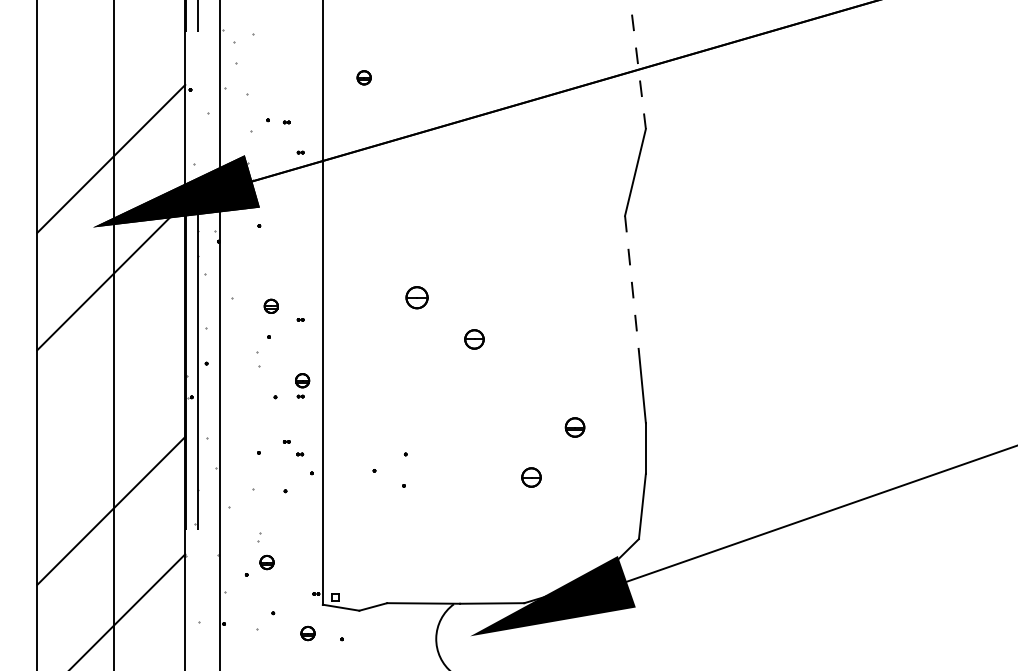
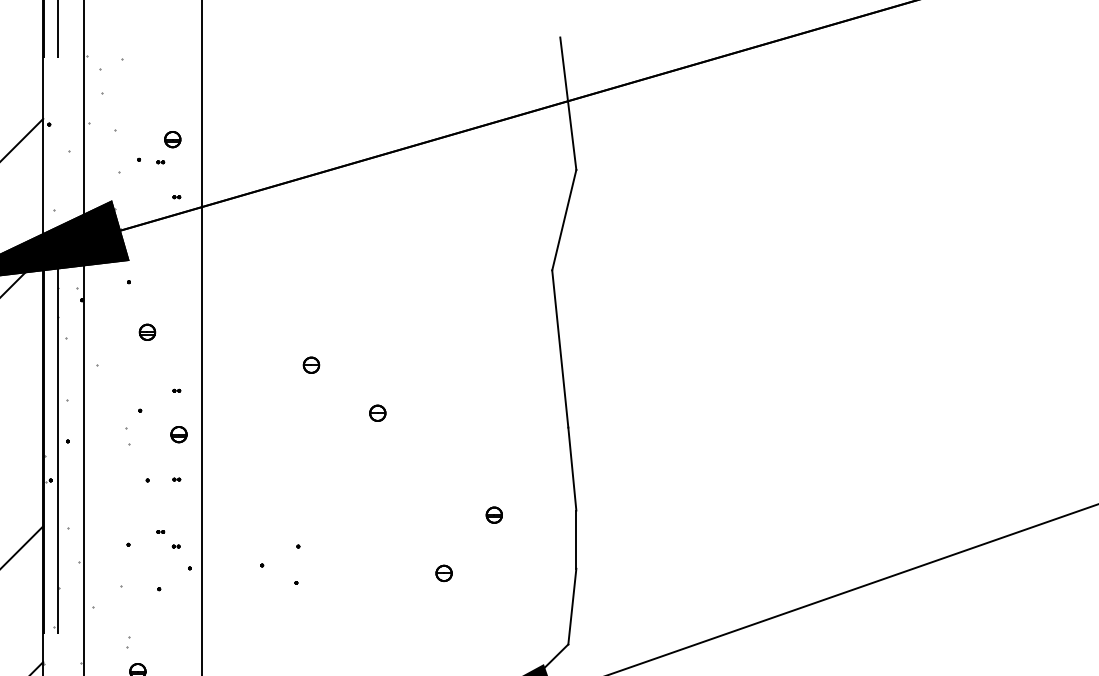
line: (638, 71) -> (567, 103), dashed -> solid
part: (363, 77) -> (171, 139), moved
line: (632, 284) -> (560, 349), dashed -> solid
part: (416, 297) -> (310, 364), size x0.62
part: (270, 305) -> (146, 331), moved
part: (473, 338) -> (376, 412), size x0.71
part: (302, 380) -> (178, 434), moved
part: (574, 426) -> (493, 514), size x0.71
part: (531, 477) -> (443, 573), size x0.71

